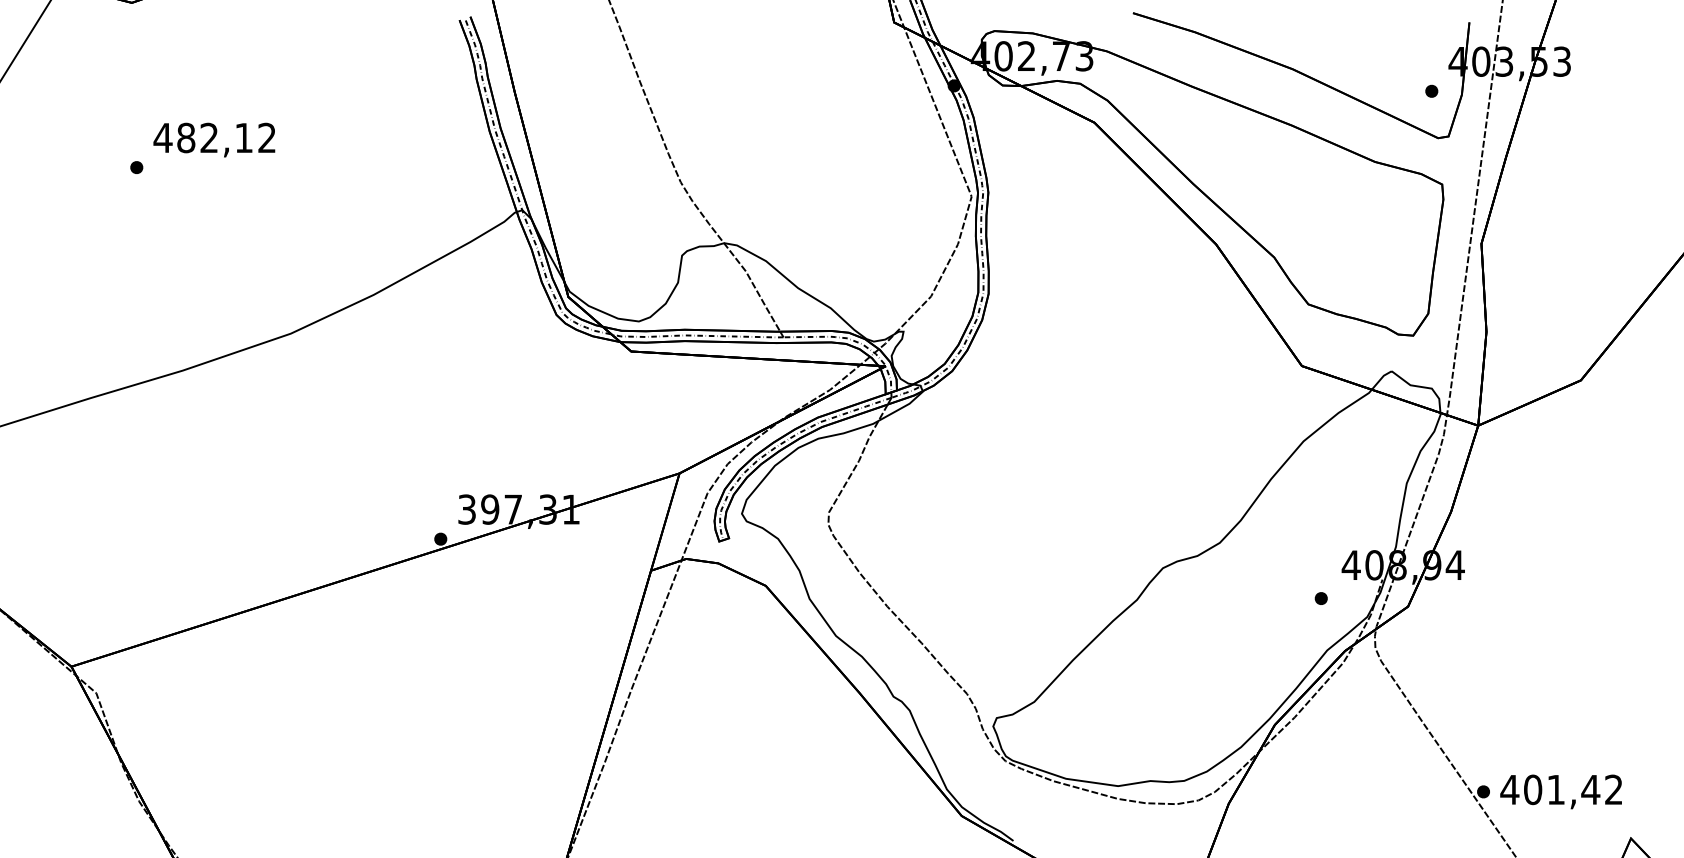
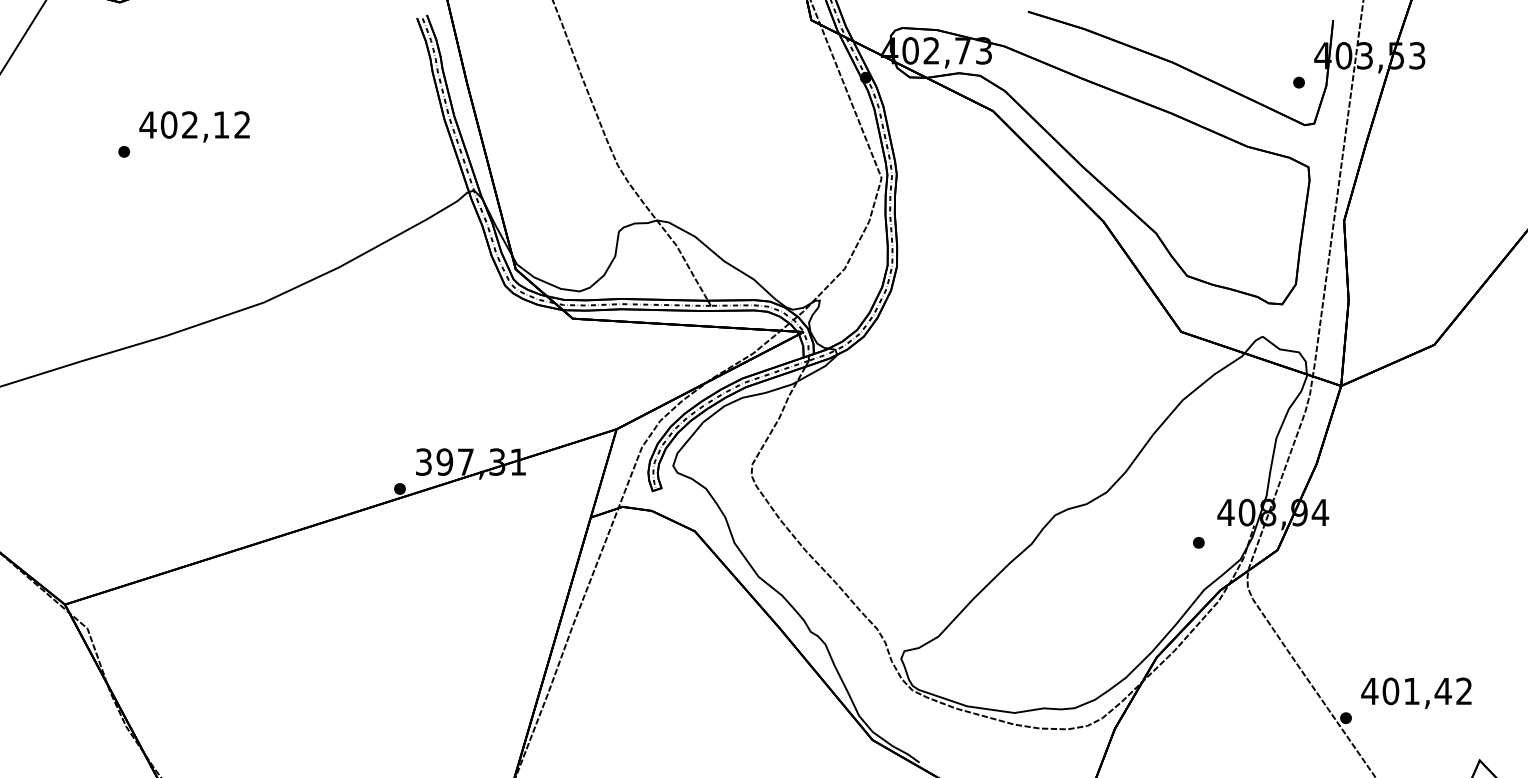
text: (185, 137) -> (168, 124), 482,12 -> 402,12
text: (1561, 791) -> (1416, 692), moved

